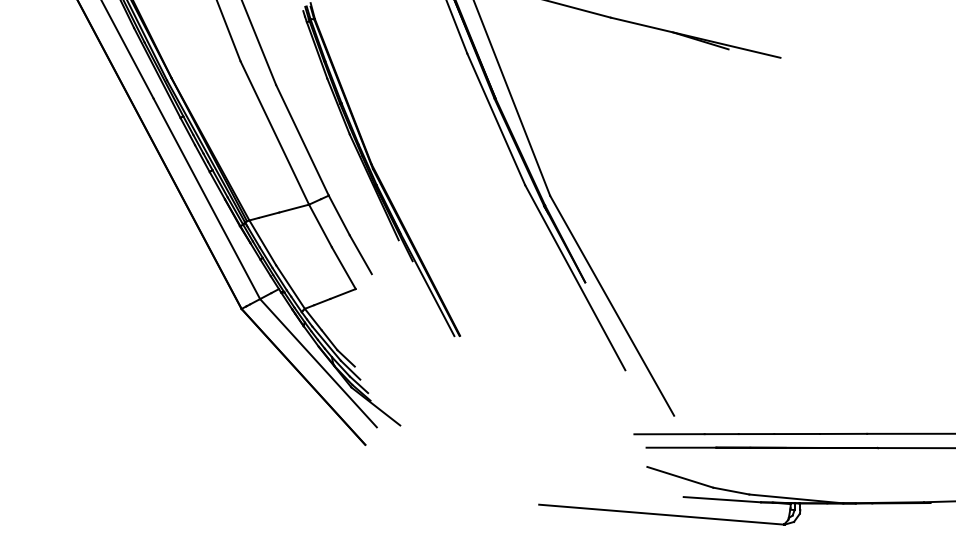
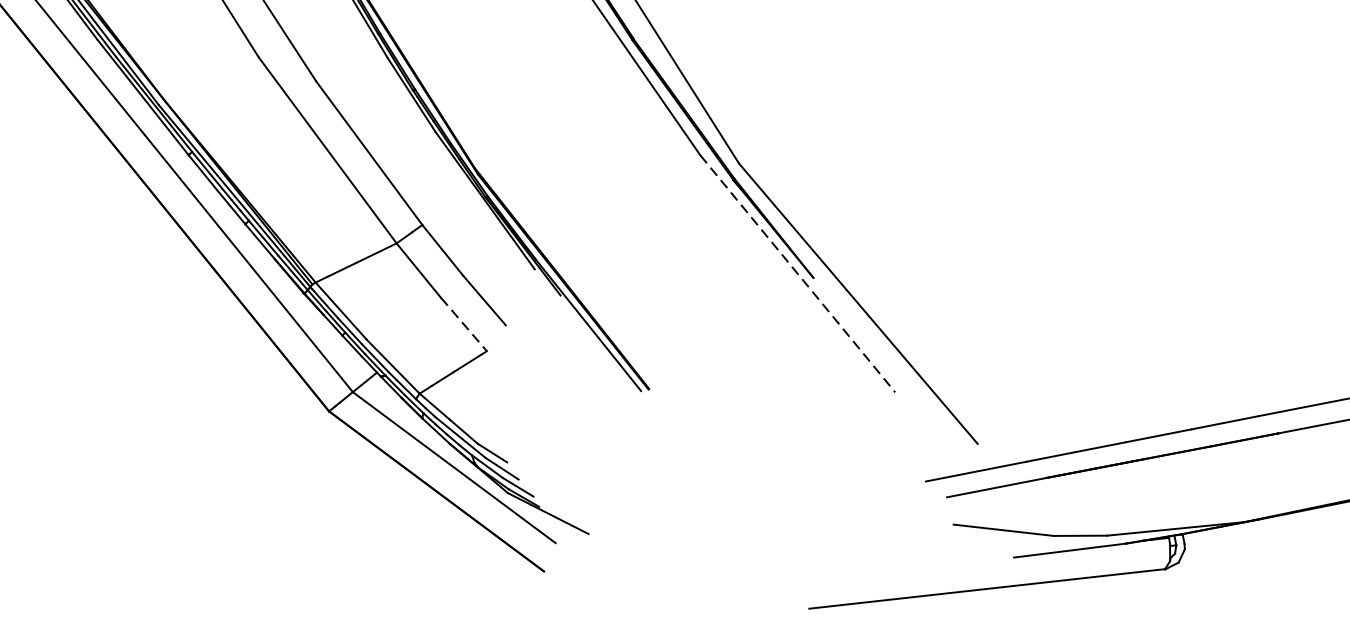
line: (344, 268) -> (465, 324), solid -> dashed
line: (575, 278) -> (798, 274), solid -> dashed

